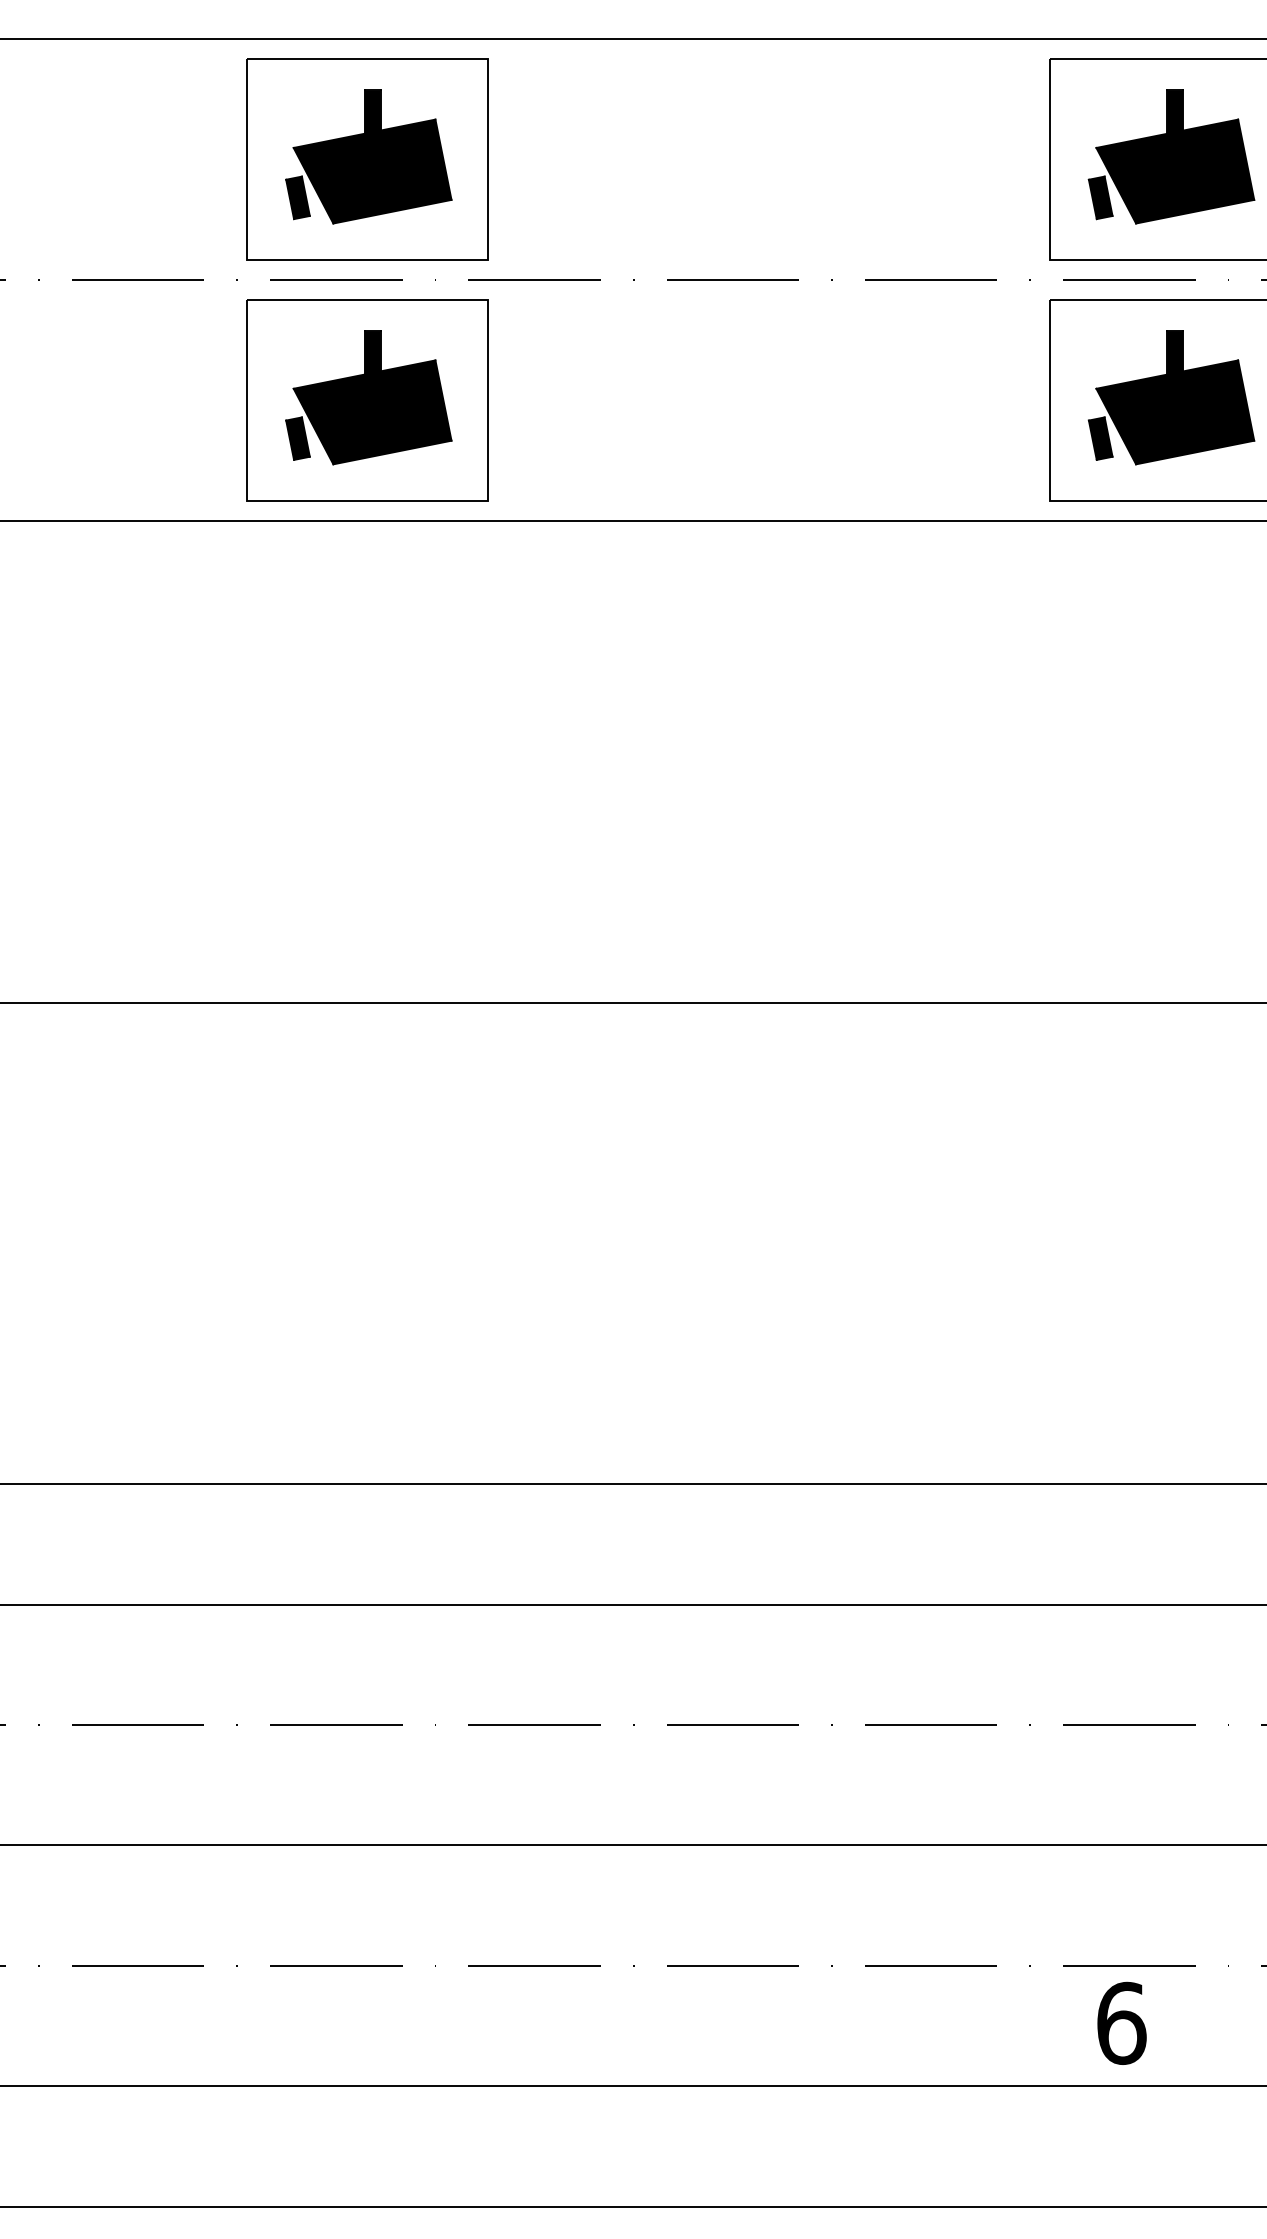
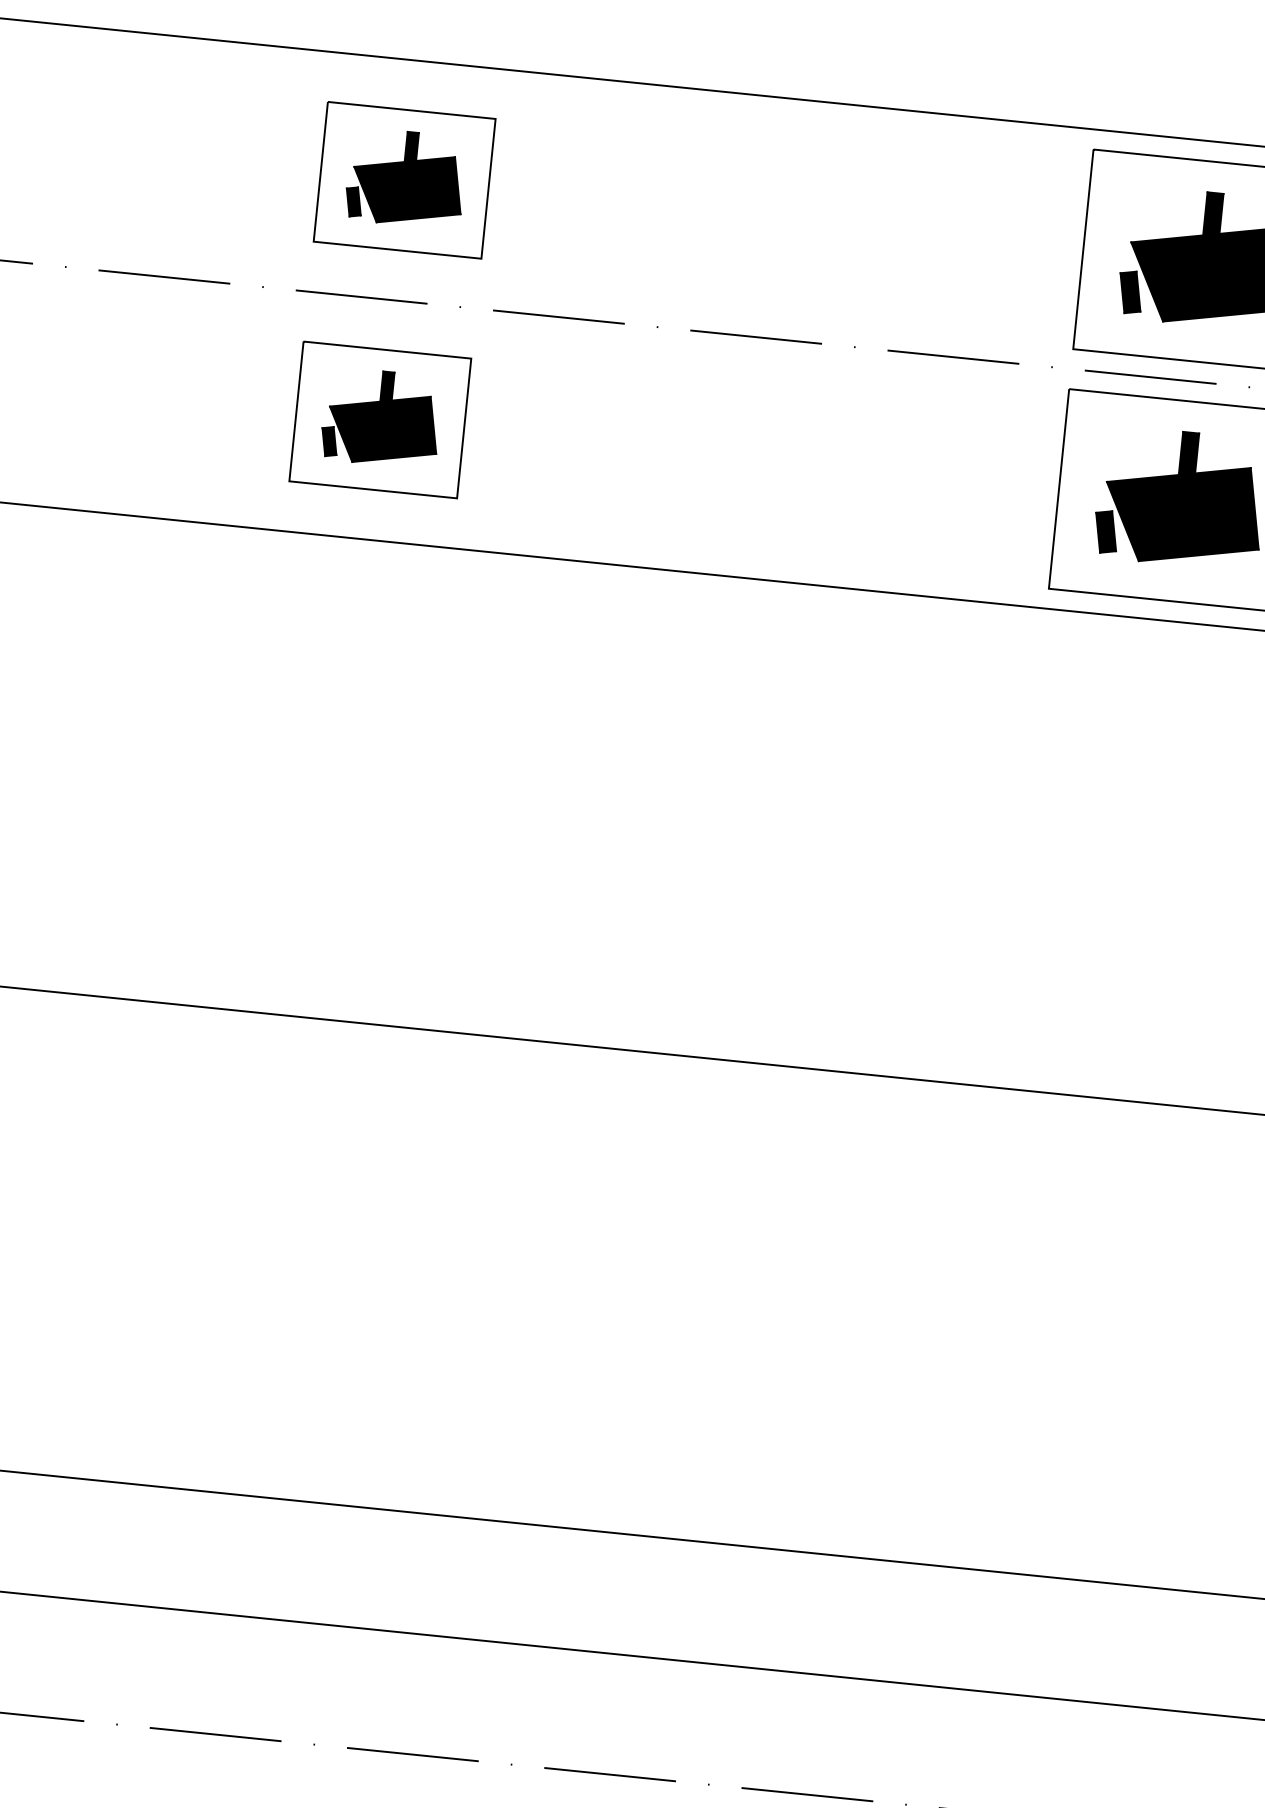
part: (367, 159) -> (404, 180), size x0.7
part: (367, 400) -> (380, 419), size x0.7

